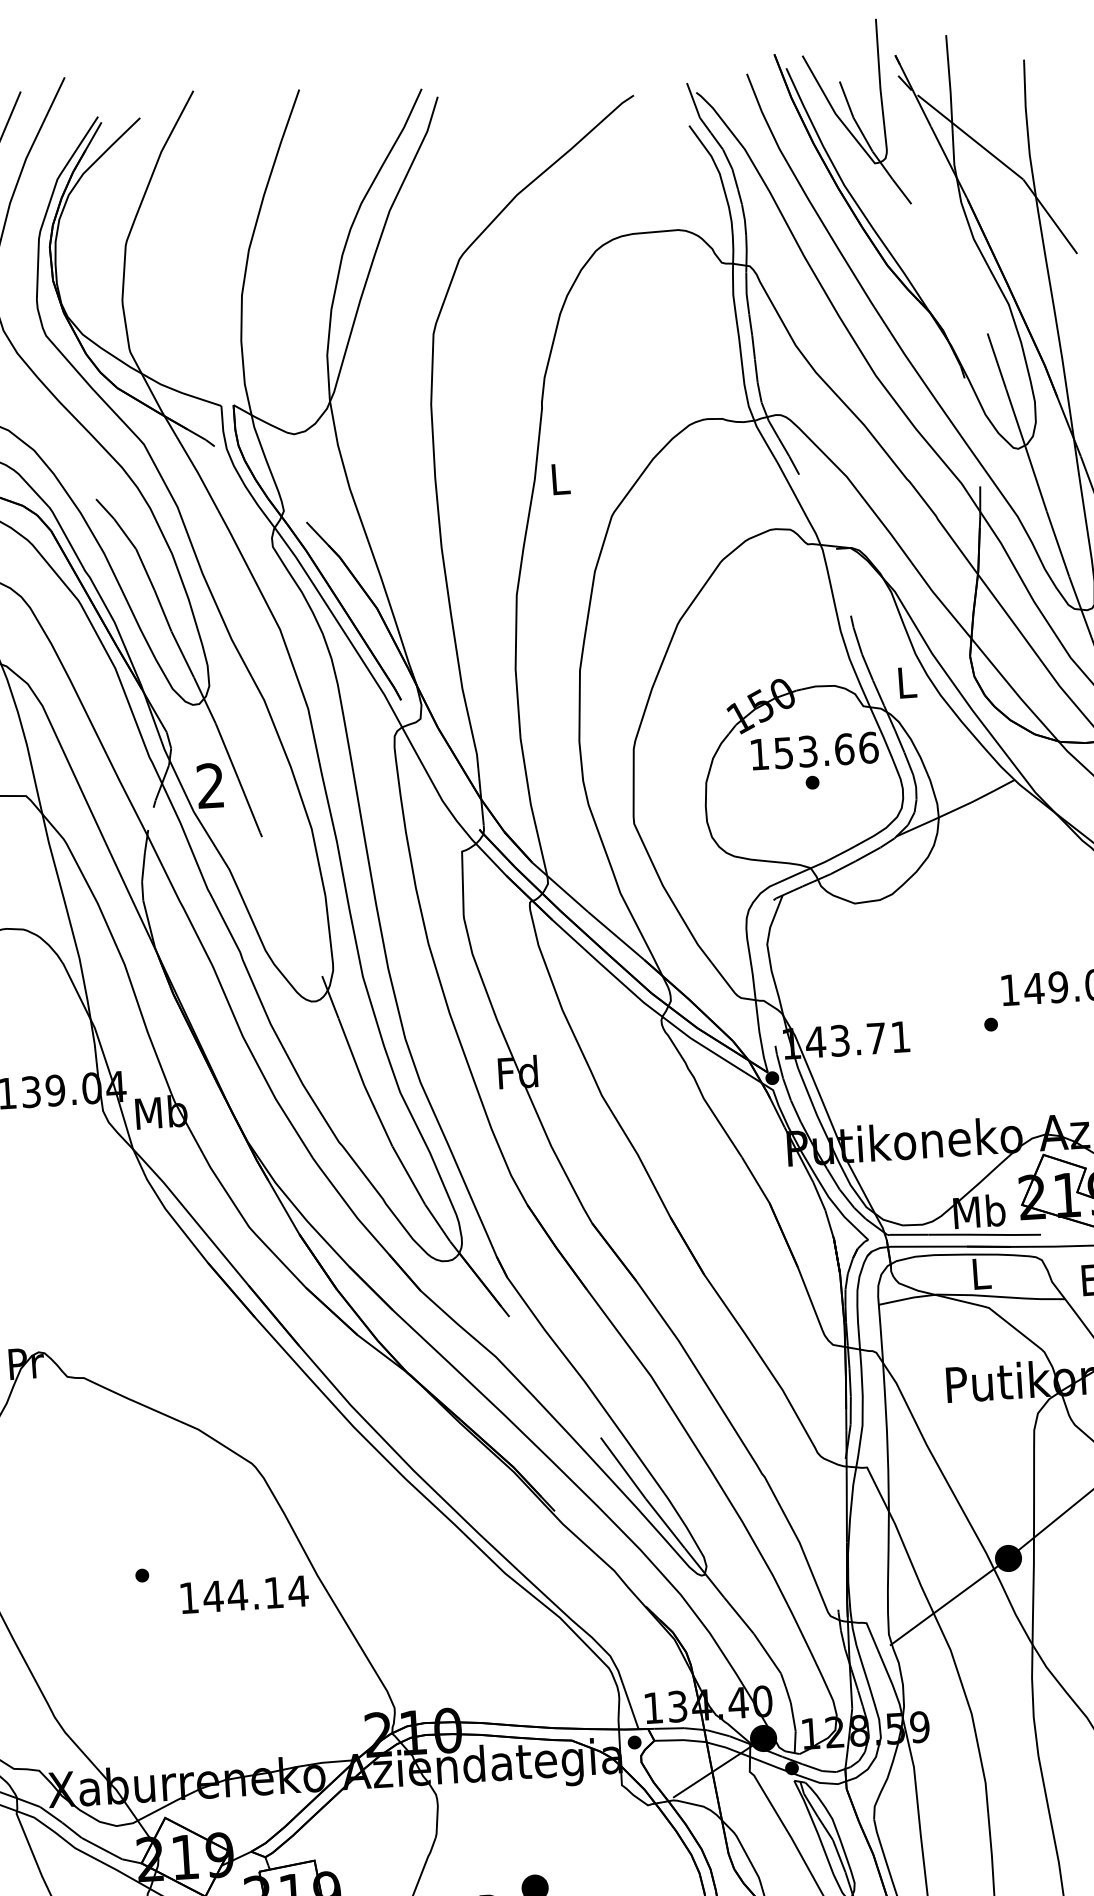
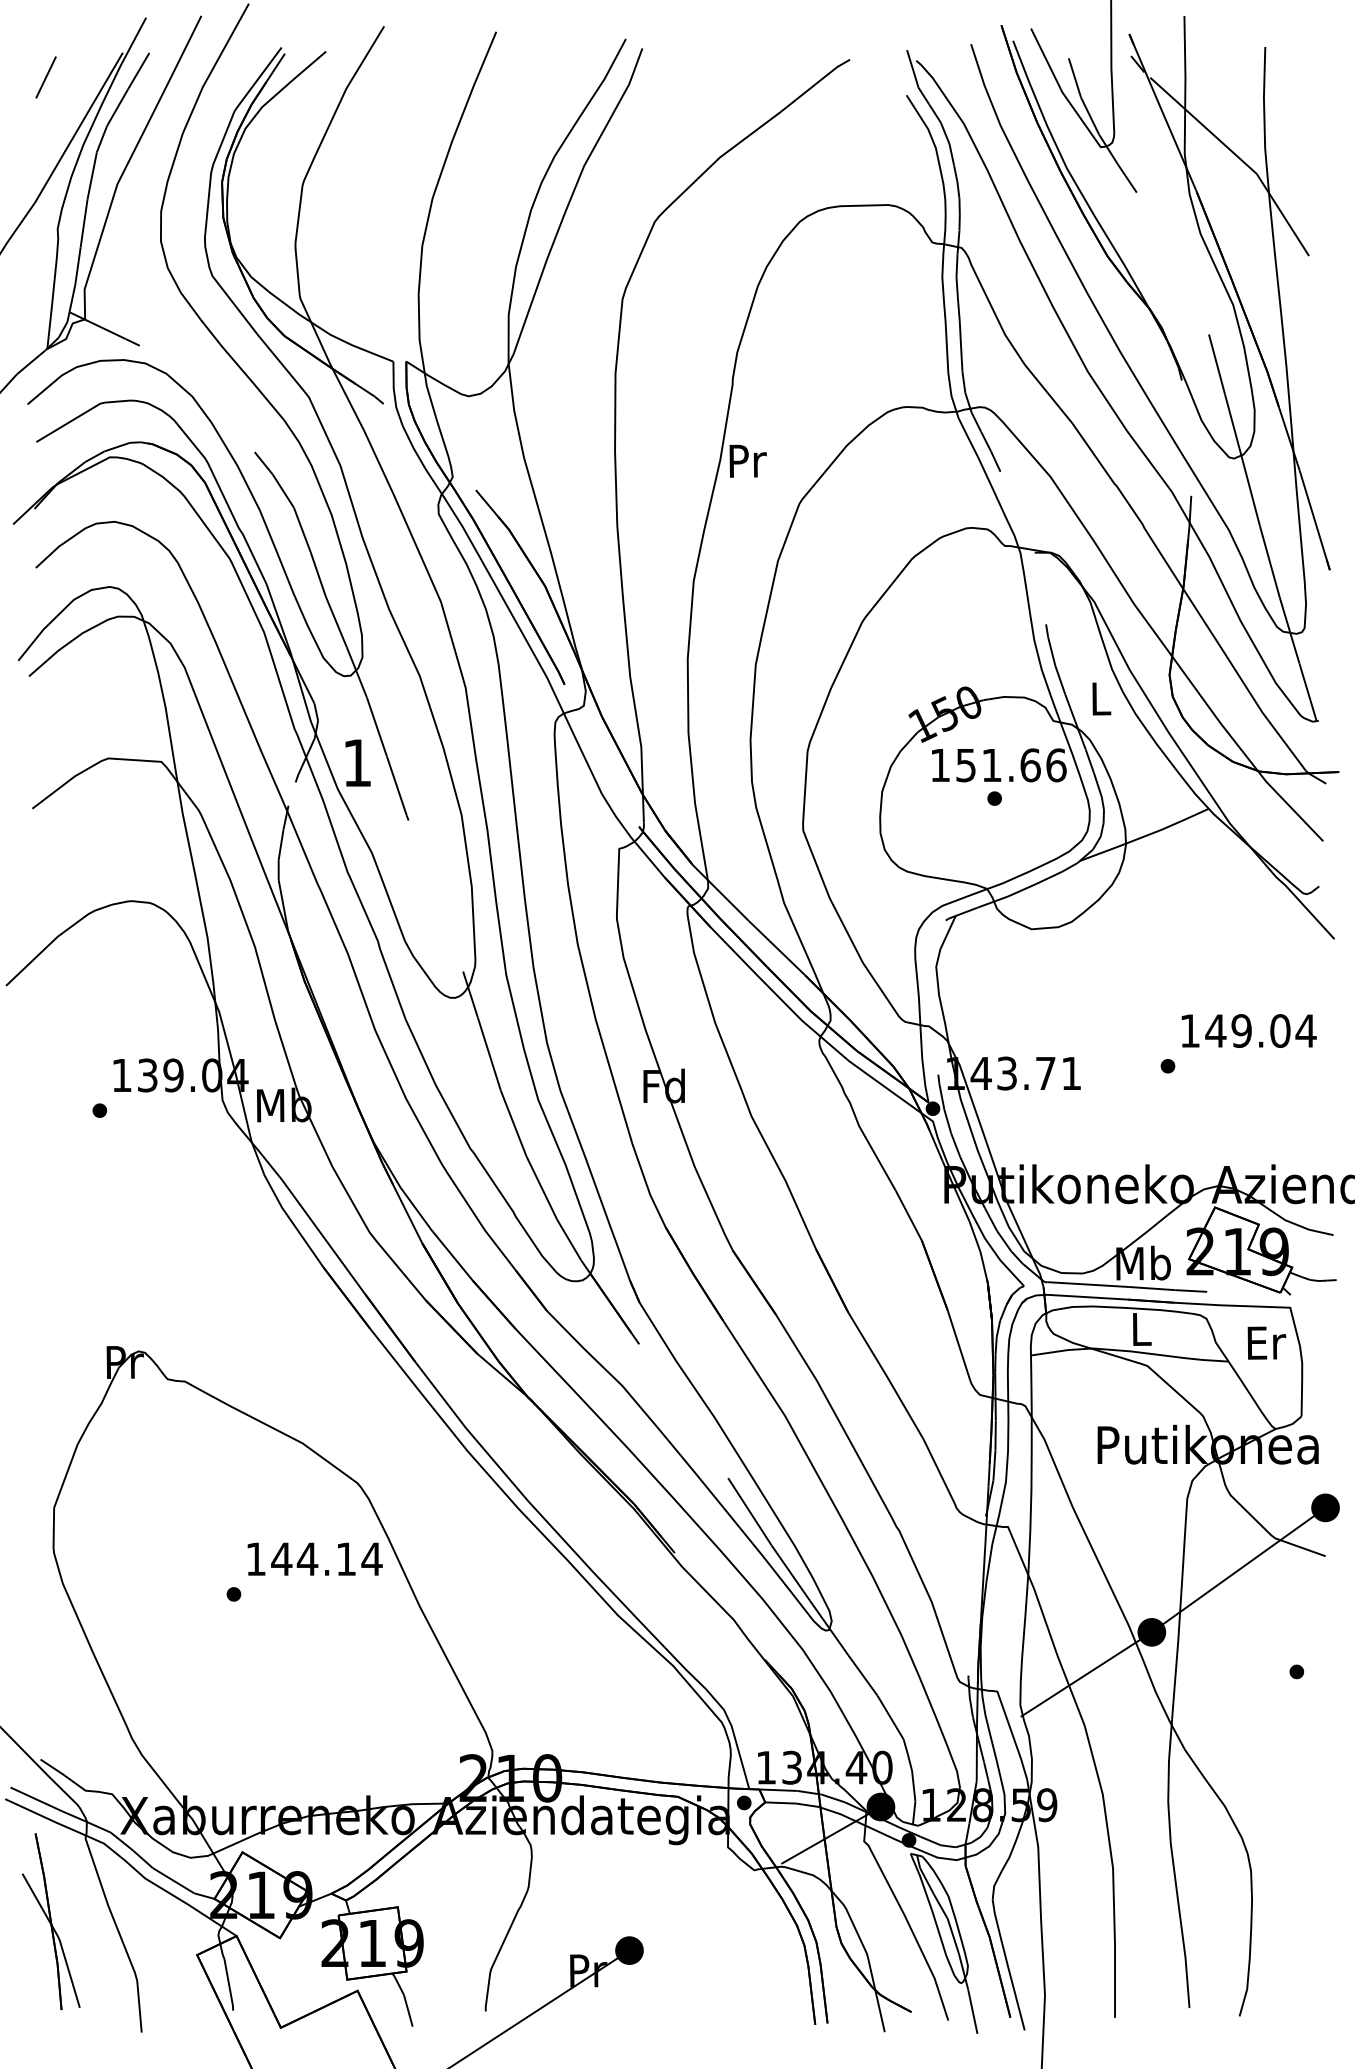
text: (560, 478) -> (747, 460), L -> Pr
text: (807, 751) -> (991, 765), 153.66 -> 151.66
text: (209, 785) -> (356, 762), 2 -> 1
text: (244, 1594) -> (314, 1558), moved

